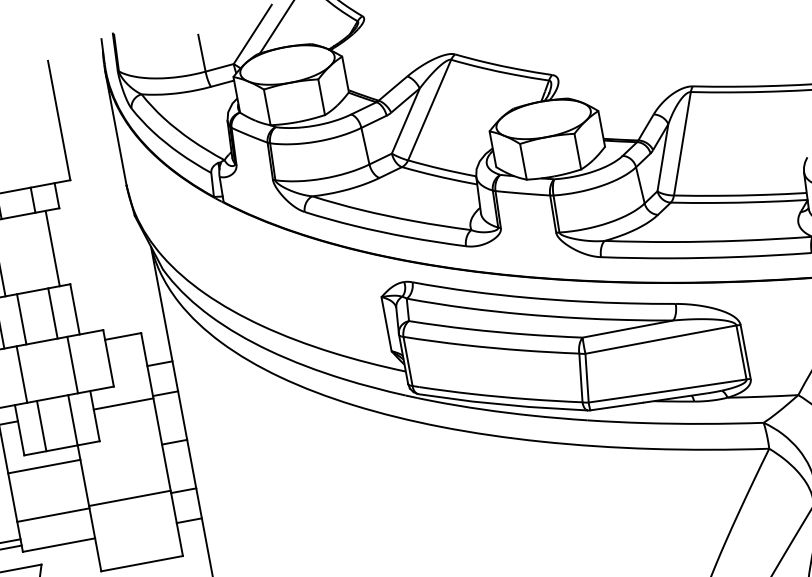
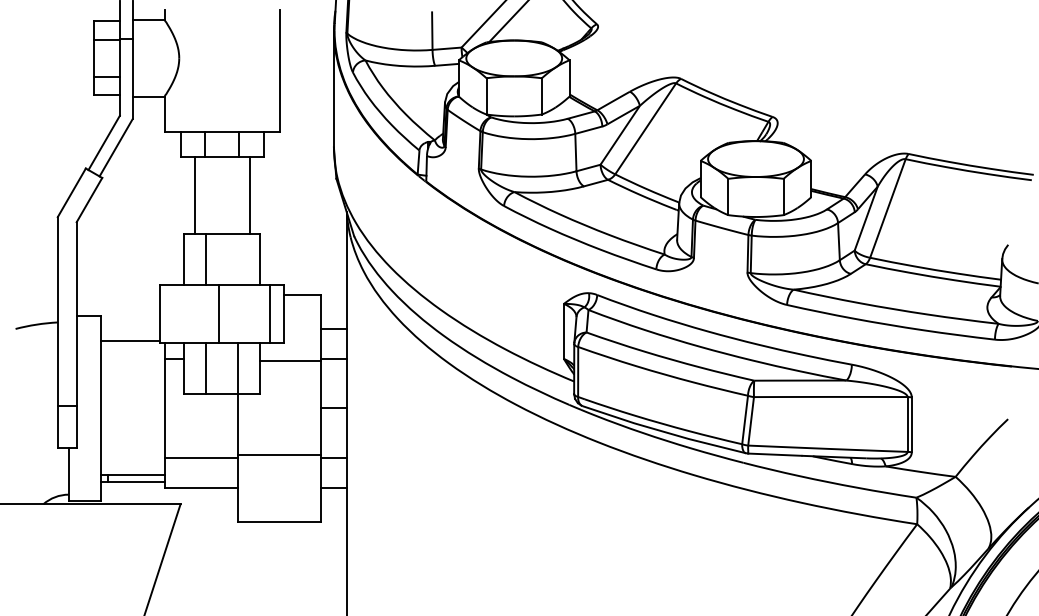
line: (52, 313) -> (237, 259), removed
line: (72, 364) -> (269, 313), moved
line: (22, 374) -> (219, 313), moved
line: (44, 466) -> (201, 408), removed

